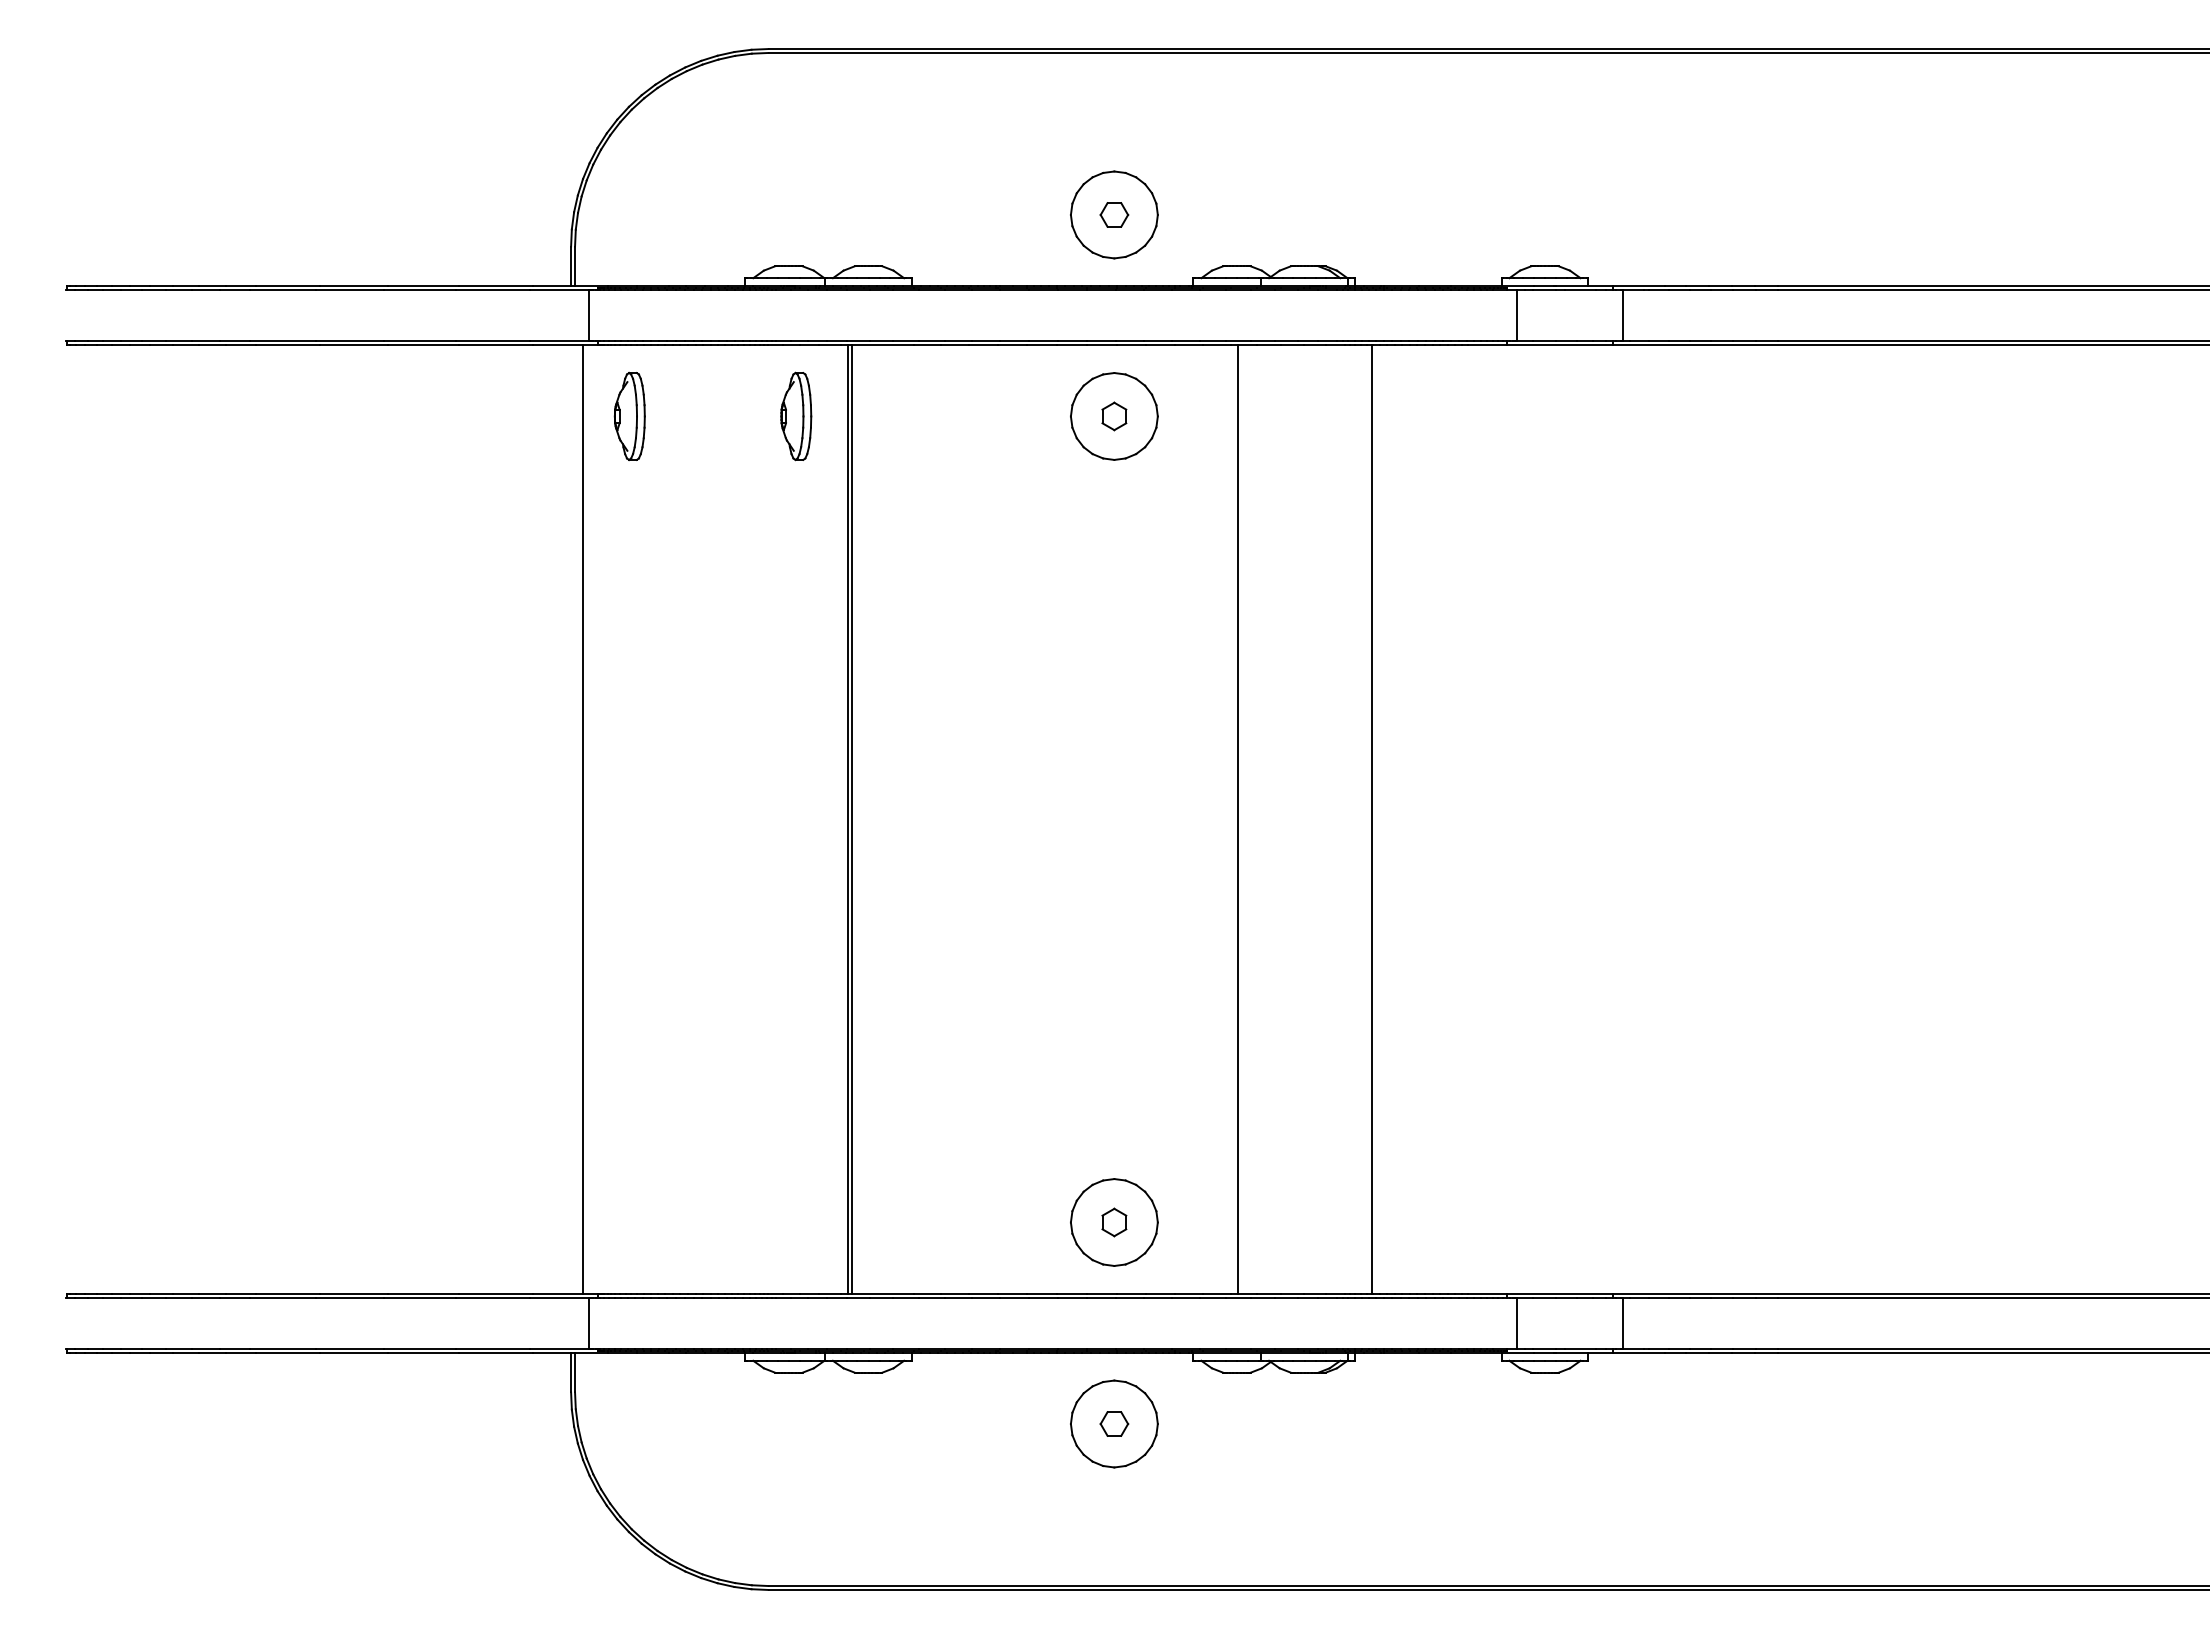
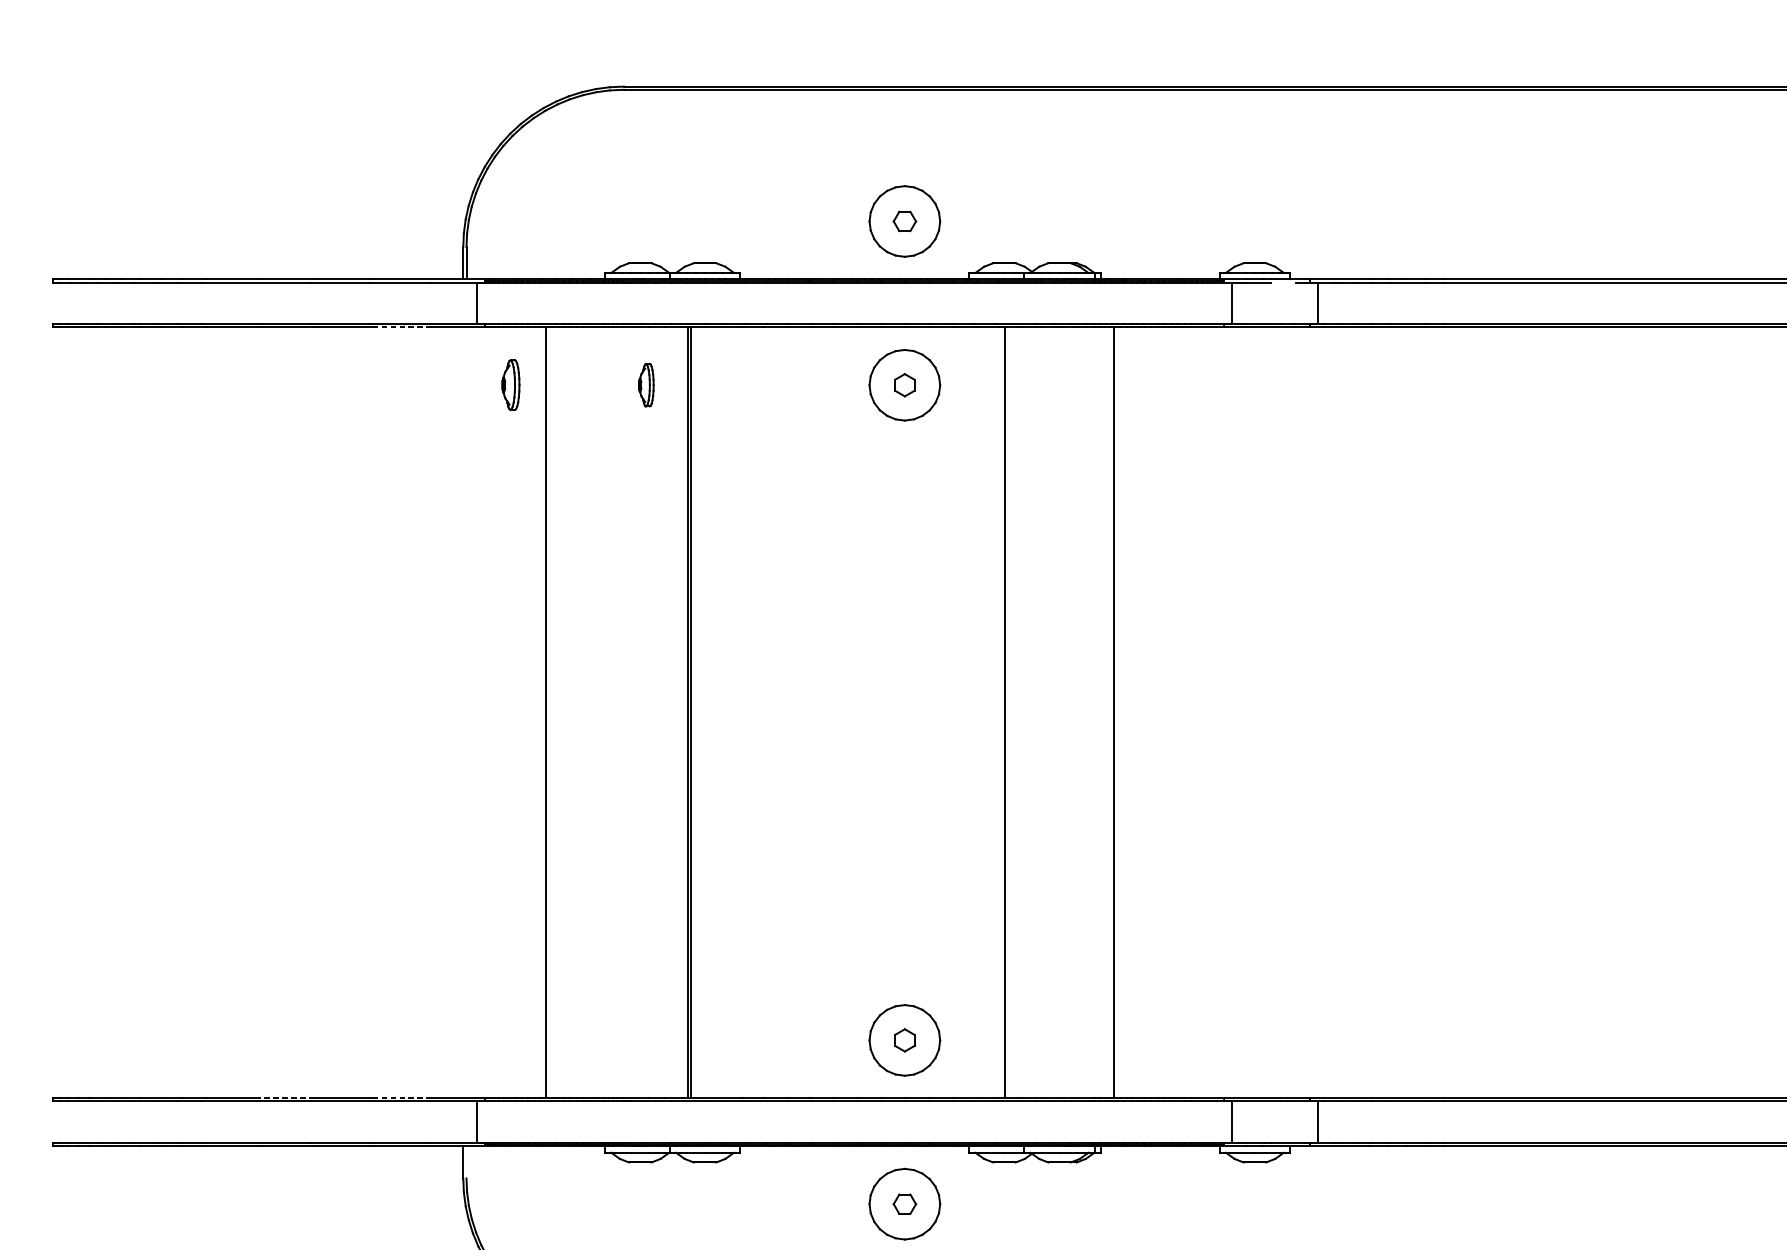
line: (1580, 290) -> (1283, 282), removed
line: (496, 345) -> (402, 327), solid -> dashed
part: (629, 415) -> (510, 384), size x0.7
part: (796, 416) -> (646, 385), size x0.6
line: (583, 819) -> (546, 712), moved
line: (353, 1293) -> (286, 1098), solid -> dashed
line: (496, 1293) -> (402, 1098), solid -> dashed
line: (575, 1372) -> (466, 1162), removed

